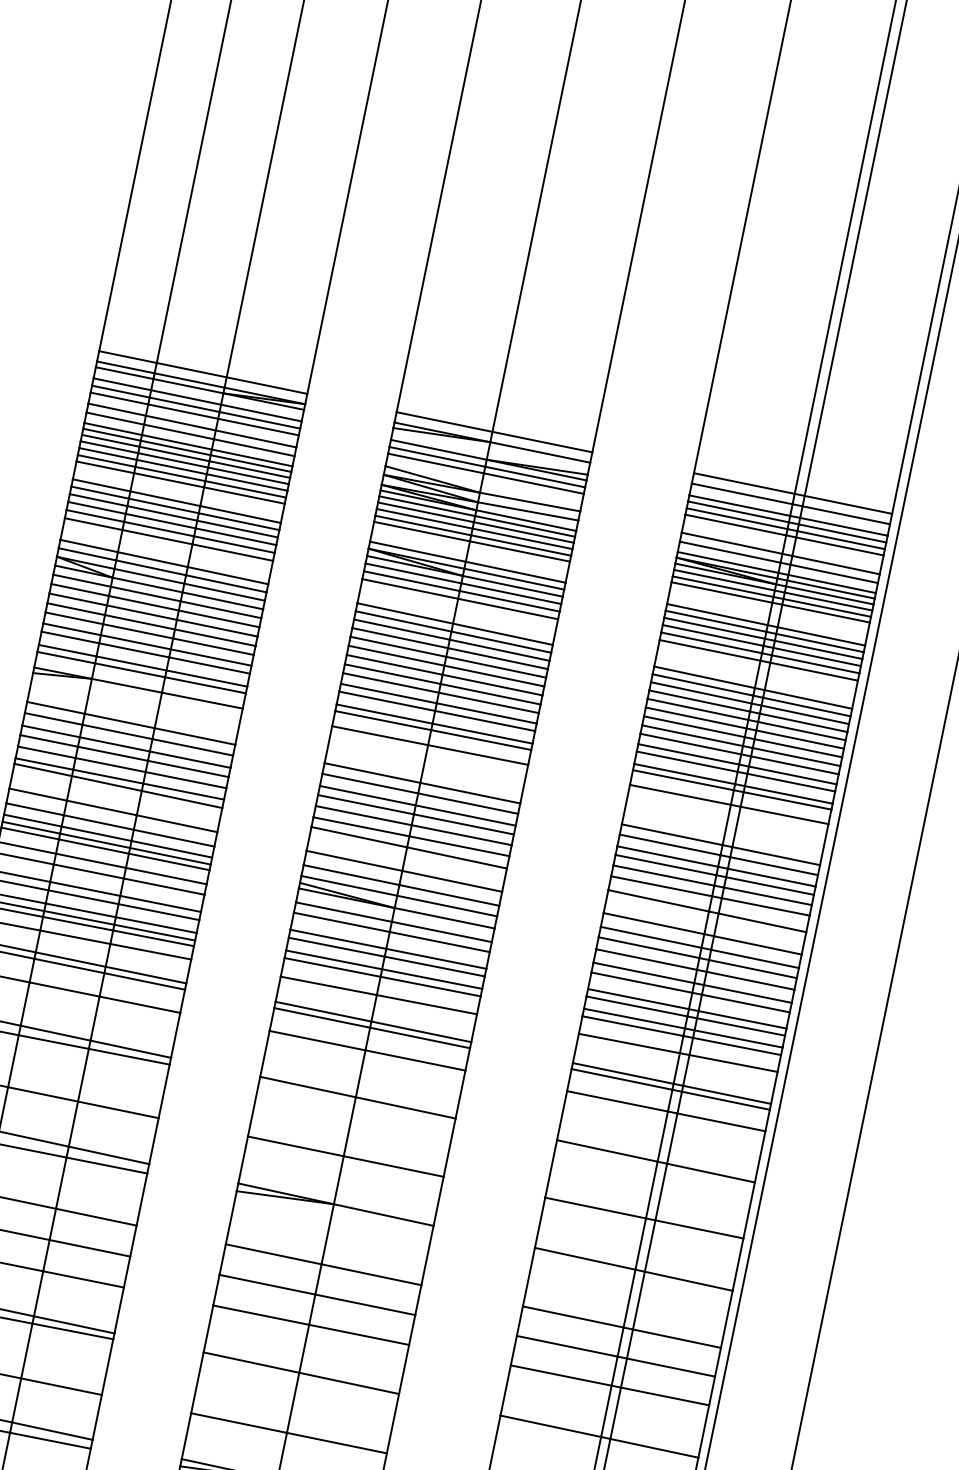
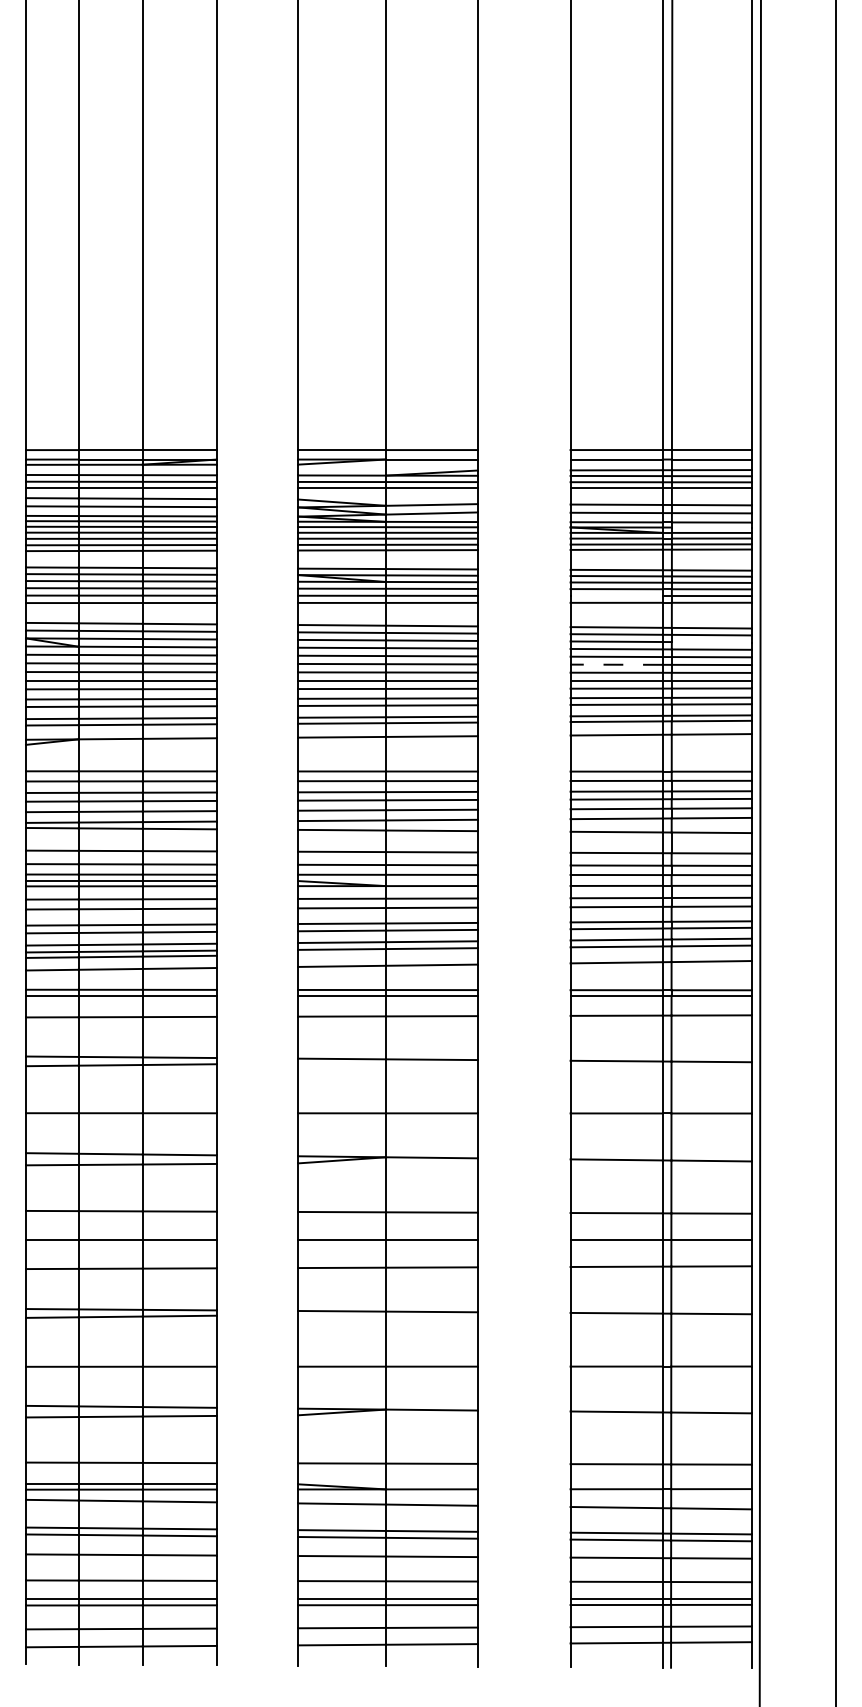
line: (830, 589) -> (711, 527), removed
line: (711, 642) -> (616, 595), removed
line: (804, 714) -> (711, 642), removed
line: (696, 717) -> (616, 664), solid -> dashed

